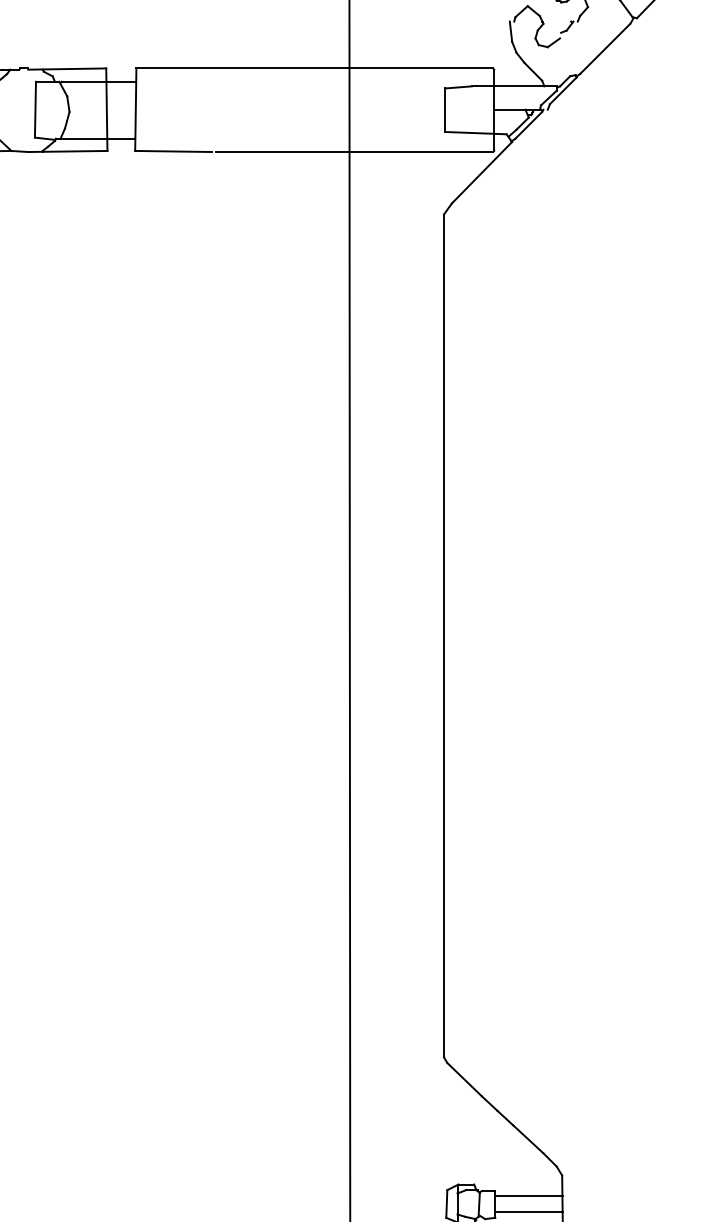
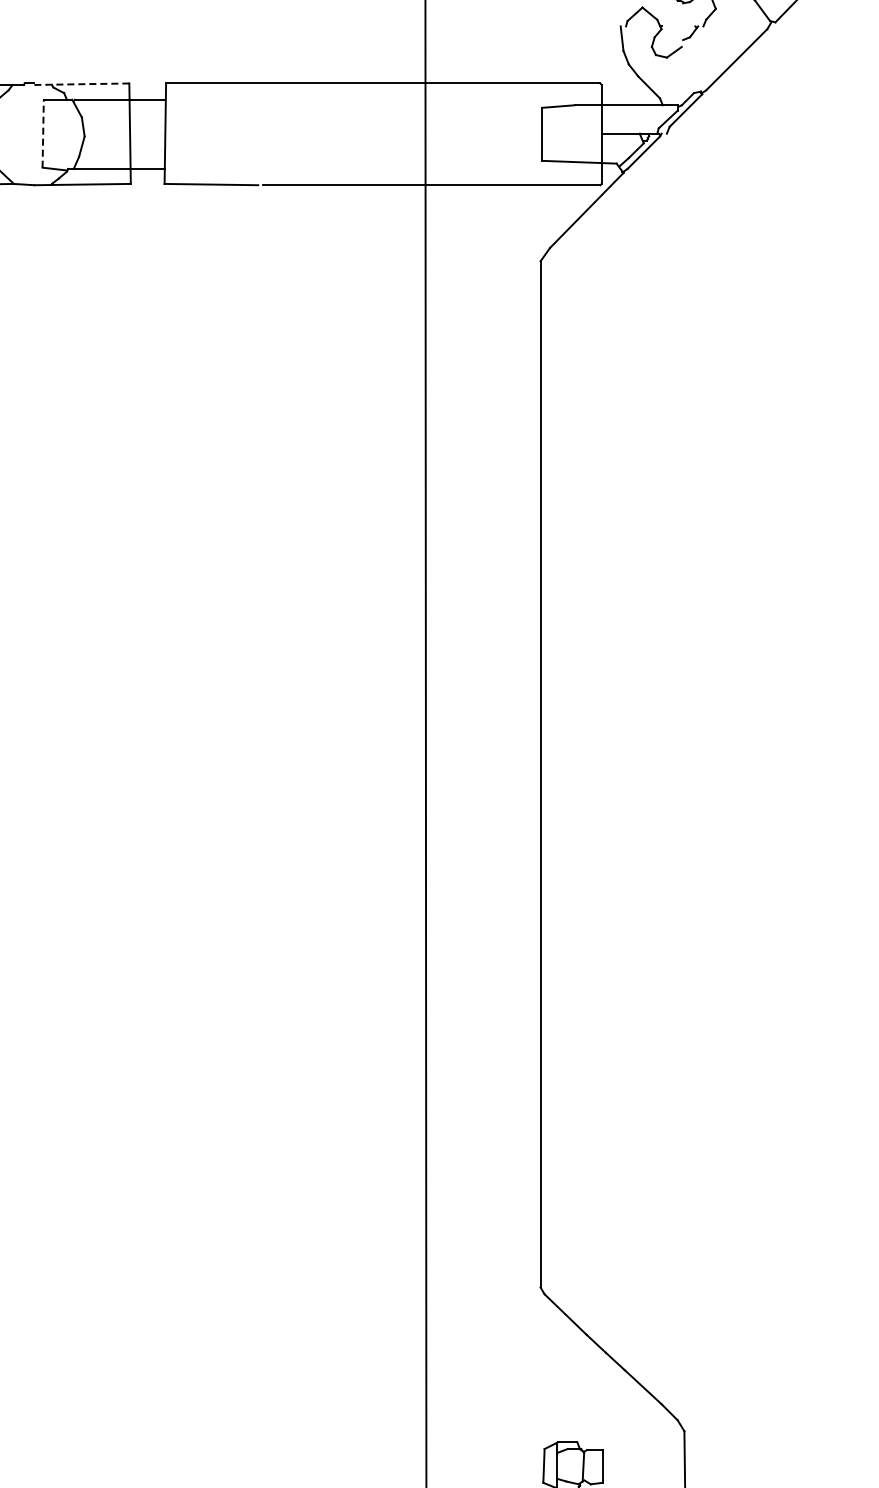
line: (66, 69) -> (81, 84), solid -> dashed
line: (35, 109) -> (43, 133), solid -> dashed
line: (529, 1195) -> (644, 1455), removed
line: (529, 1212) -> (644, 1476), removed

